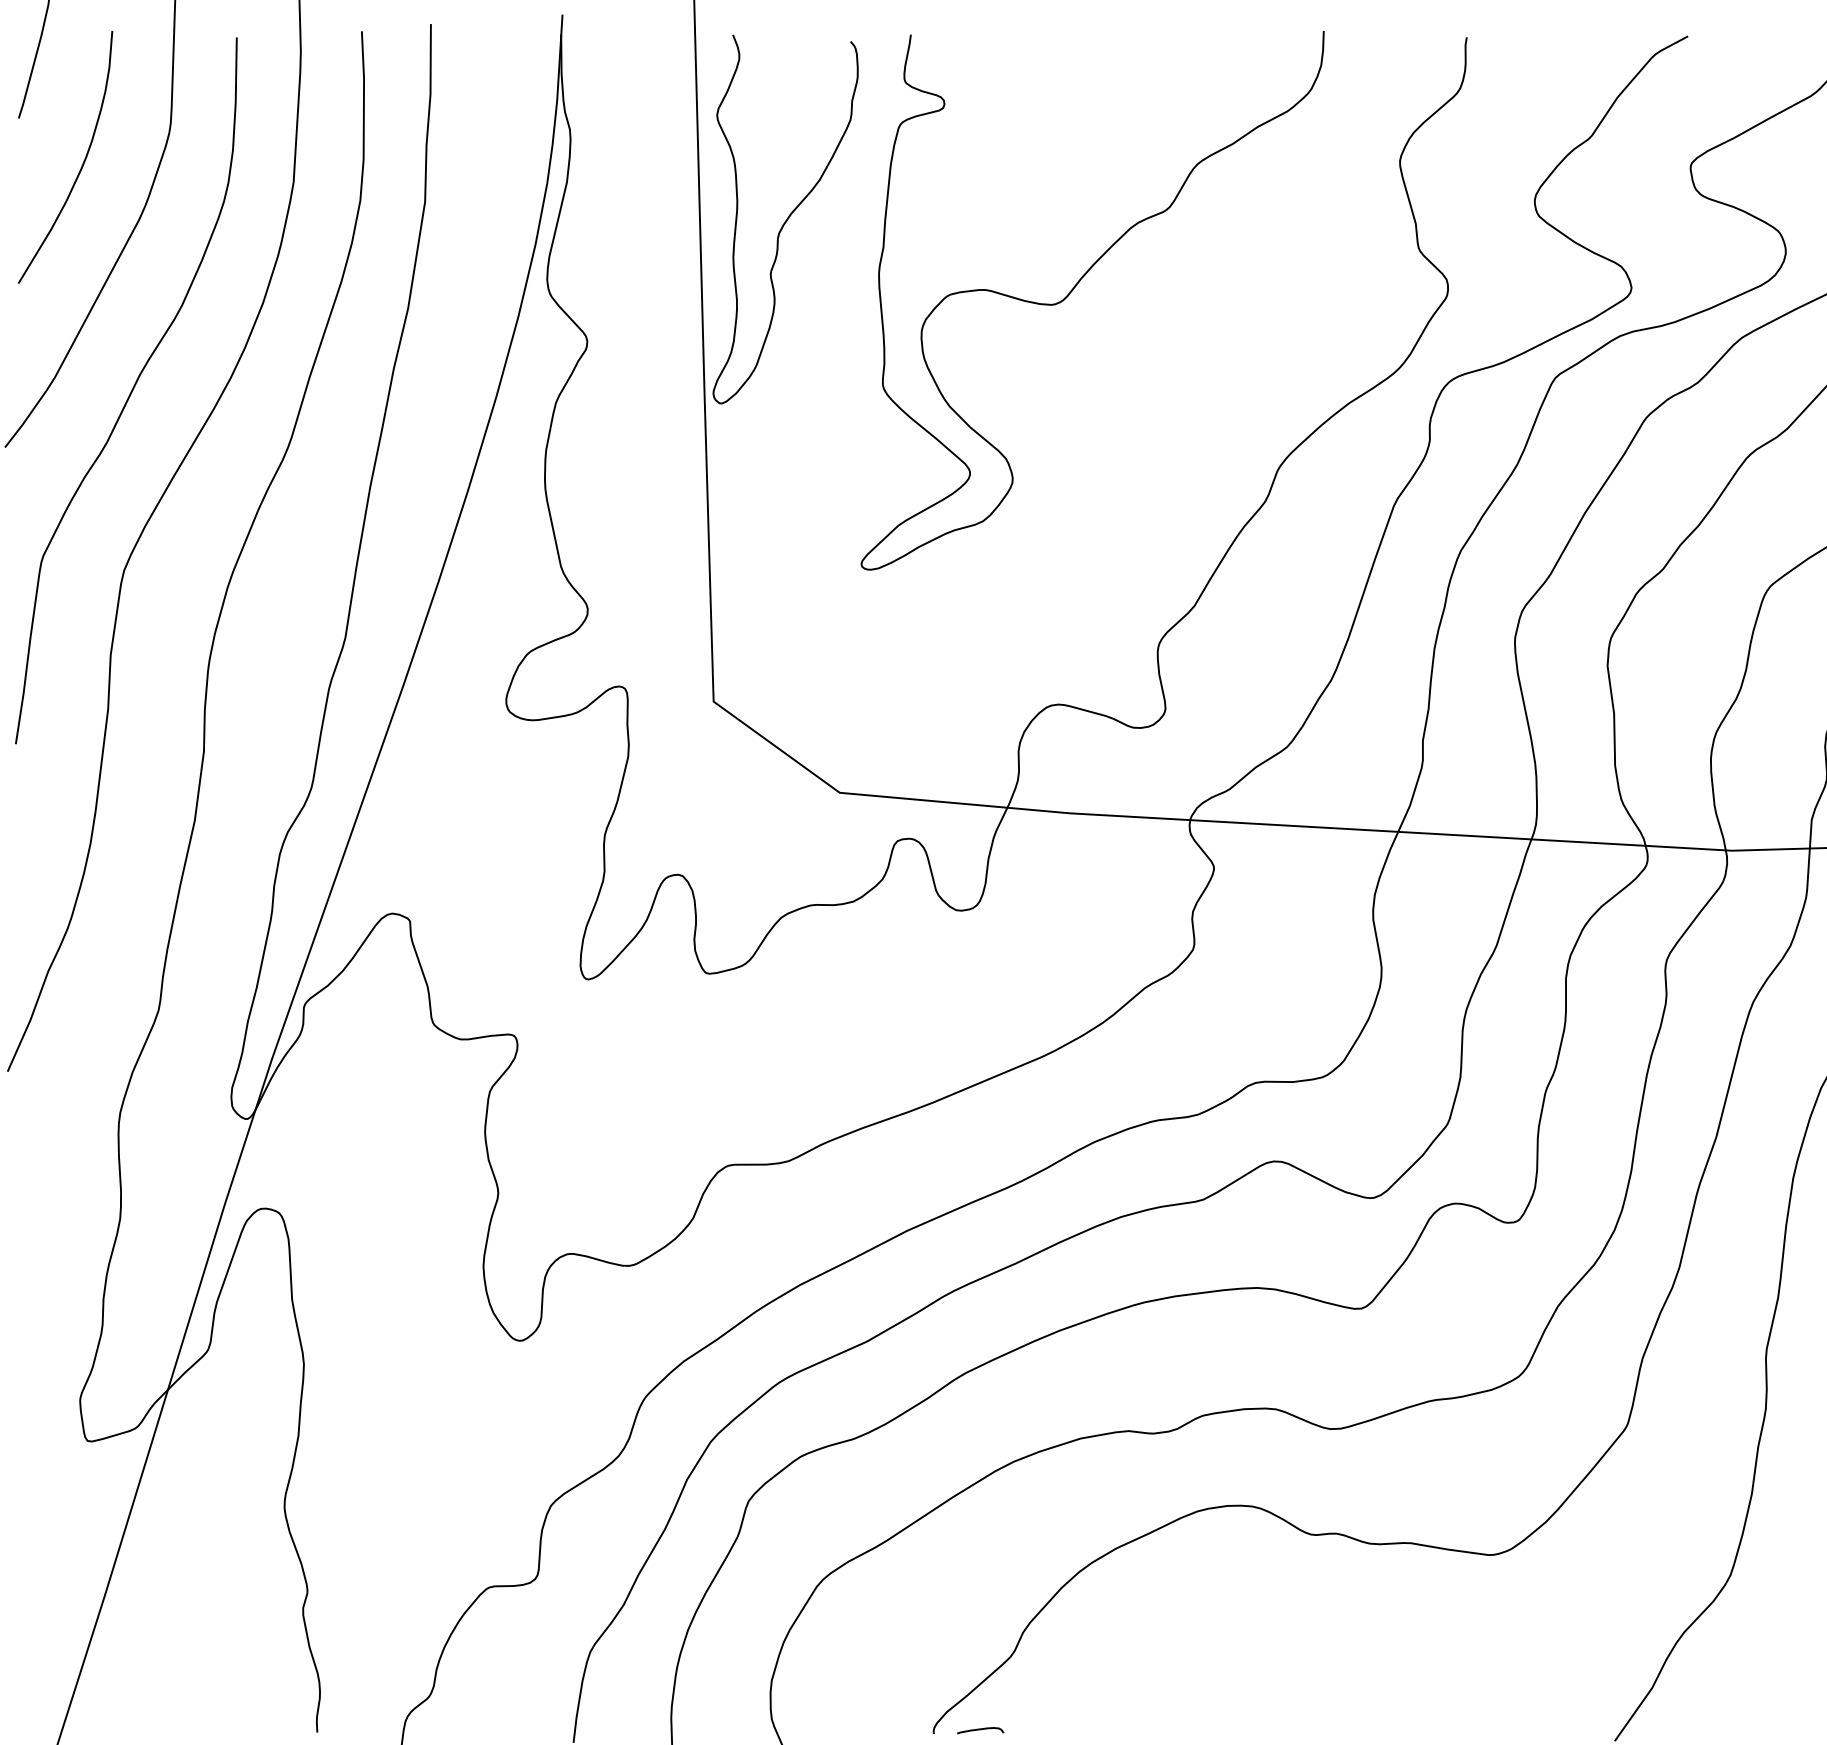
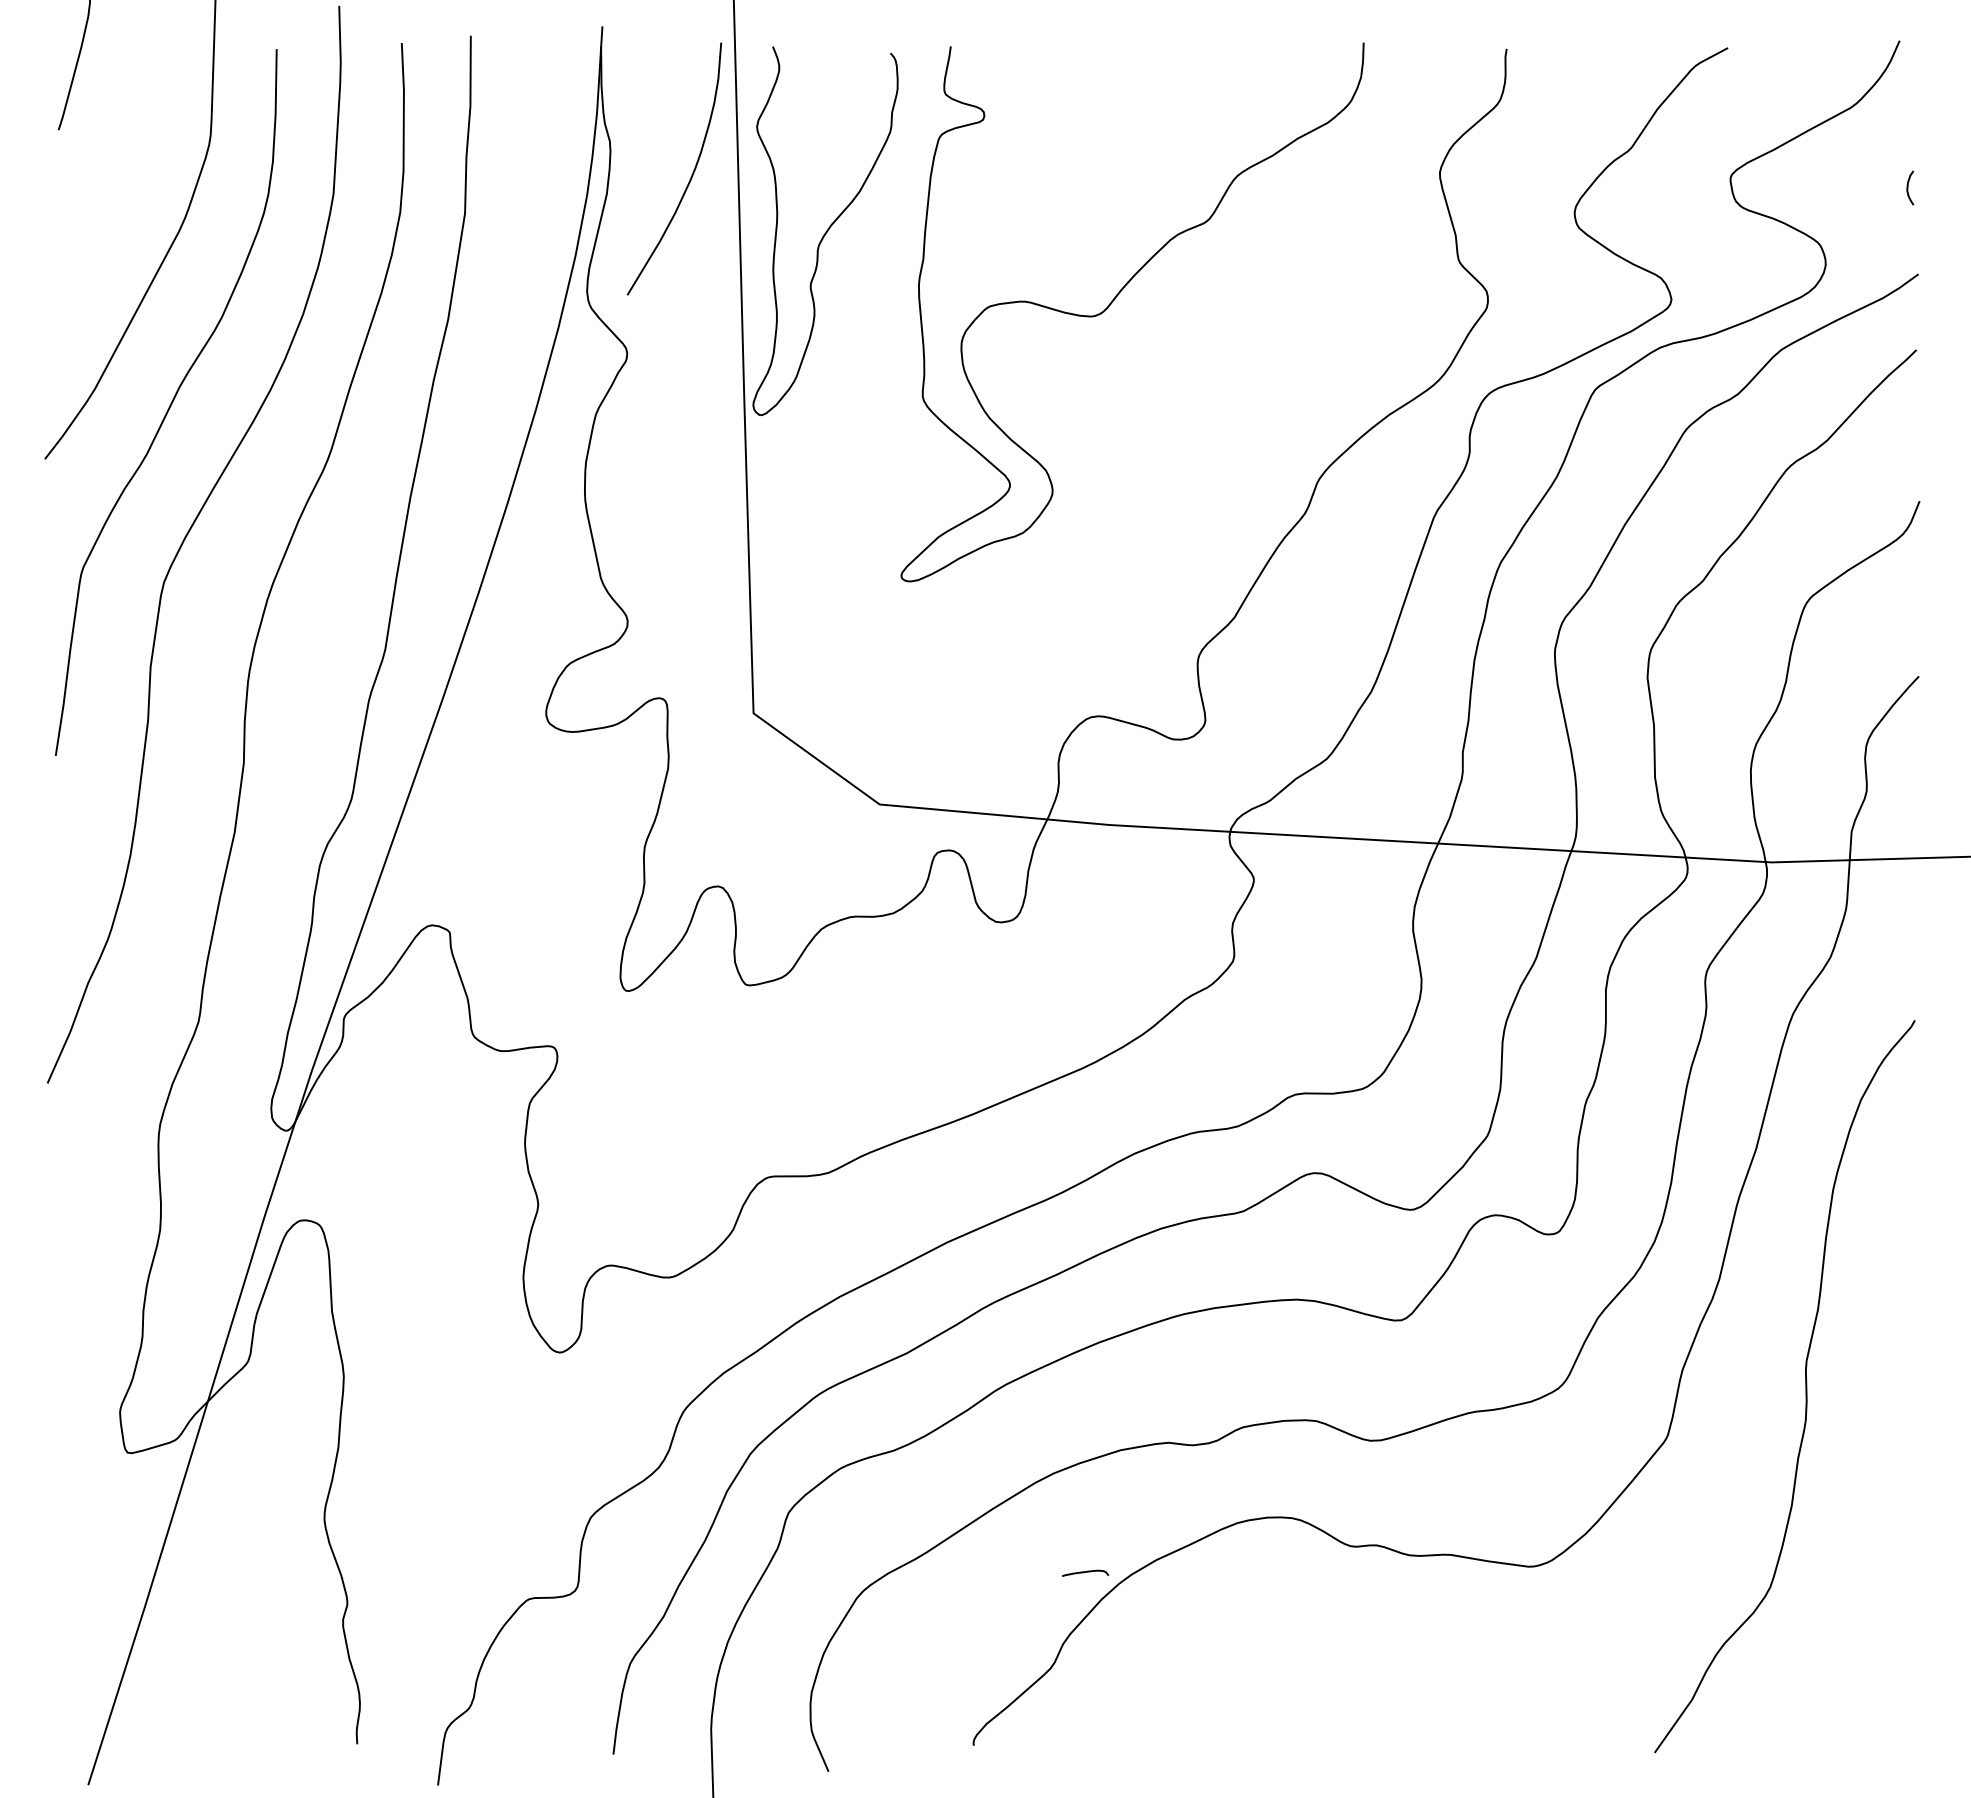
curve: (82, 162) -> (691, 174), moved
curve: (980, 1729) -> (1085, 1572), moved

